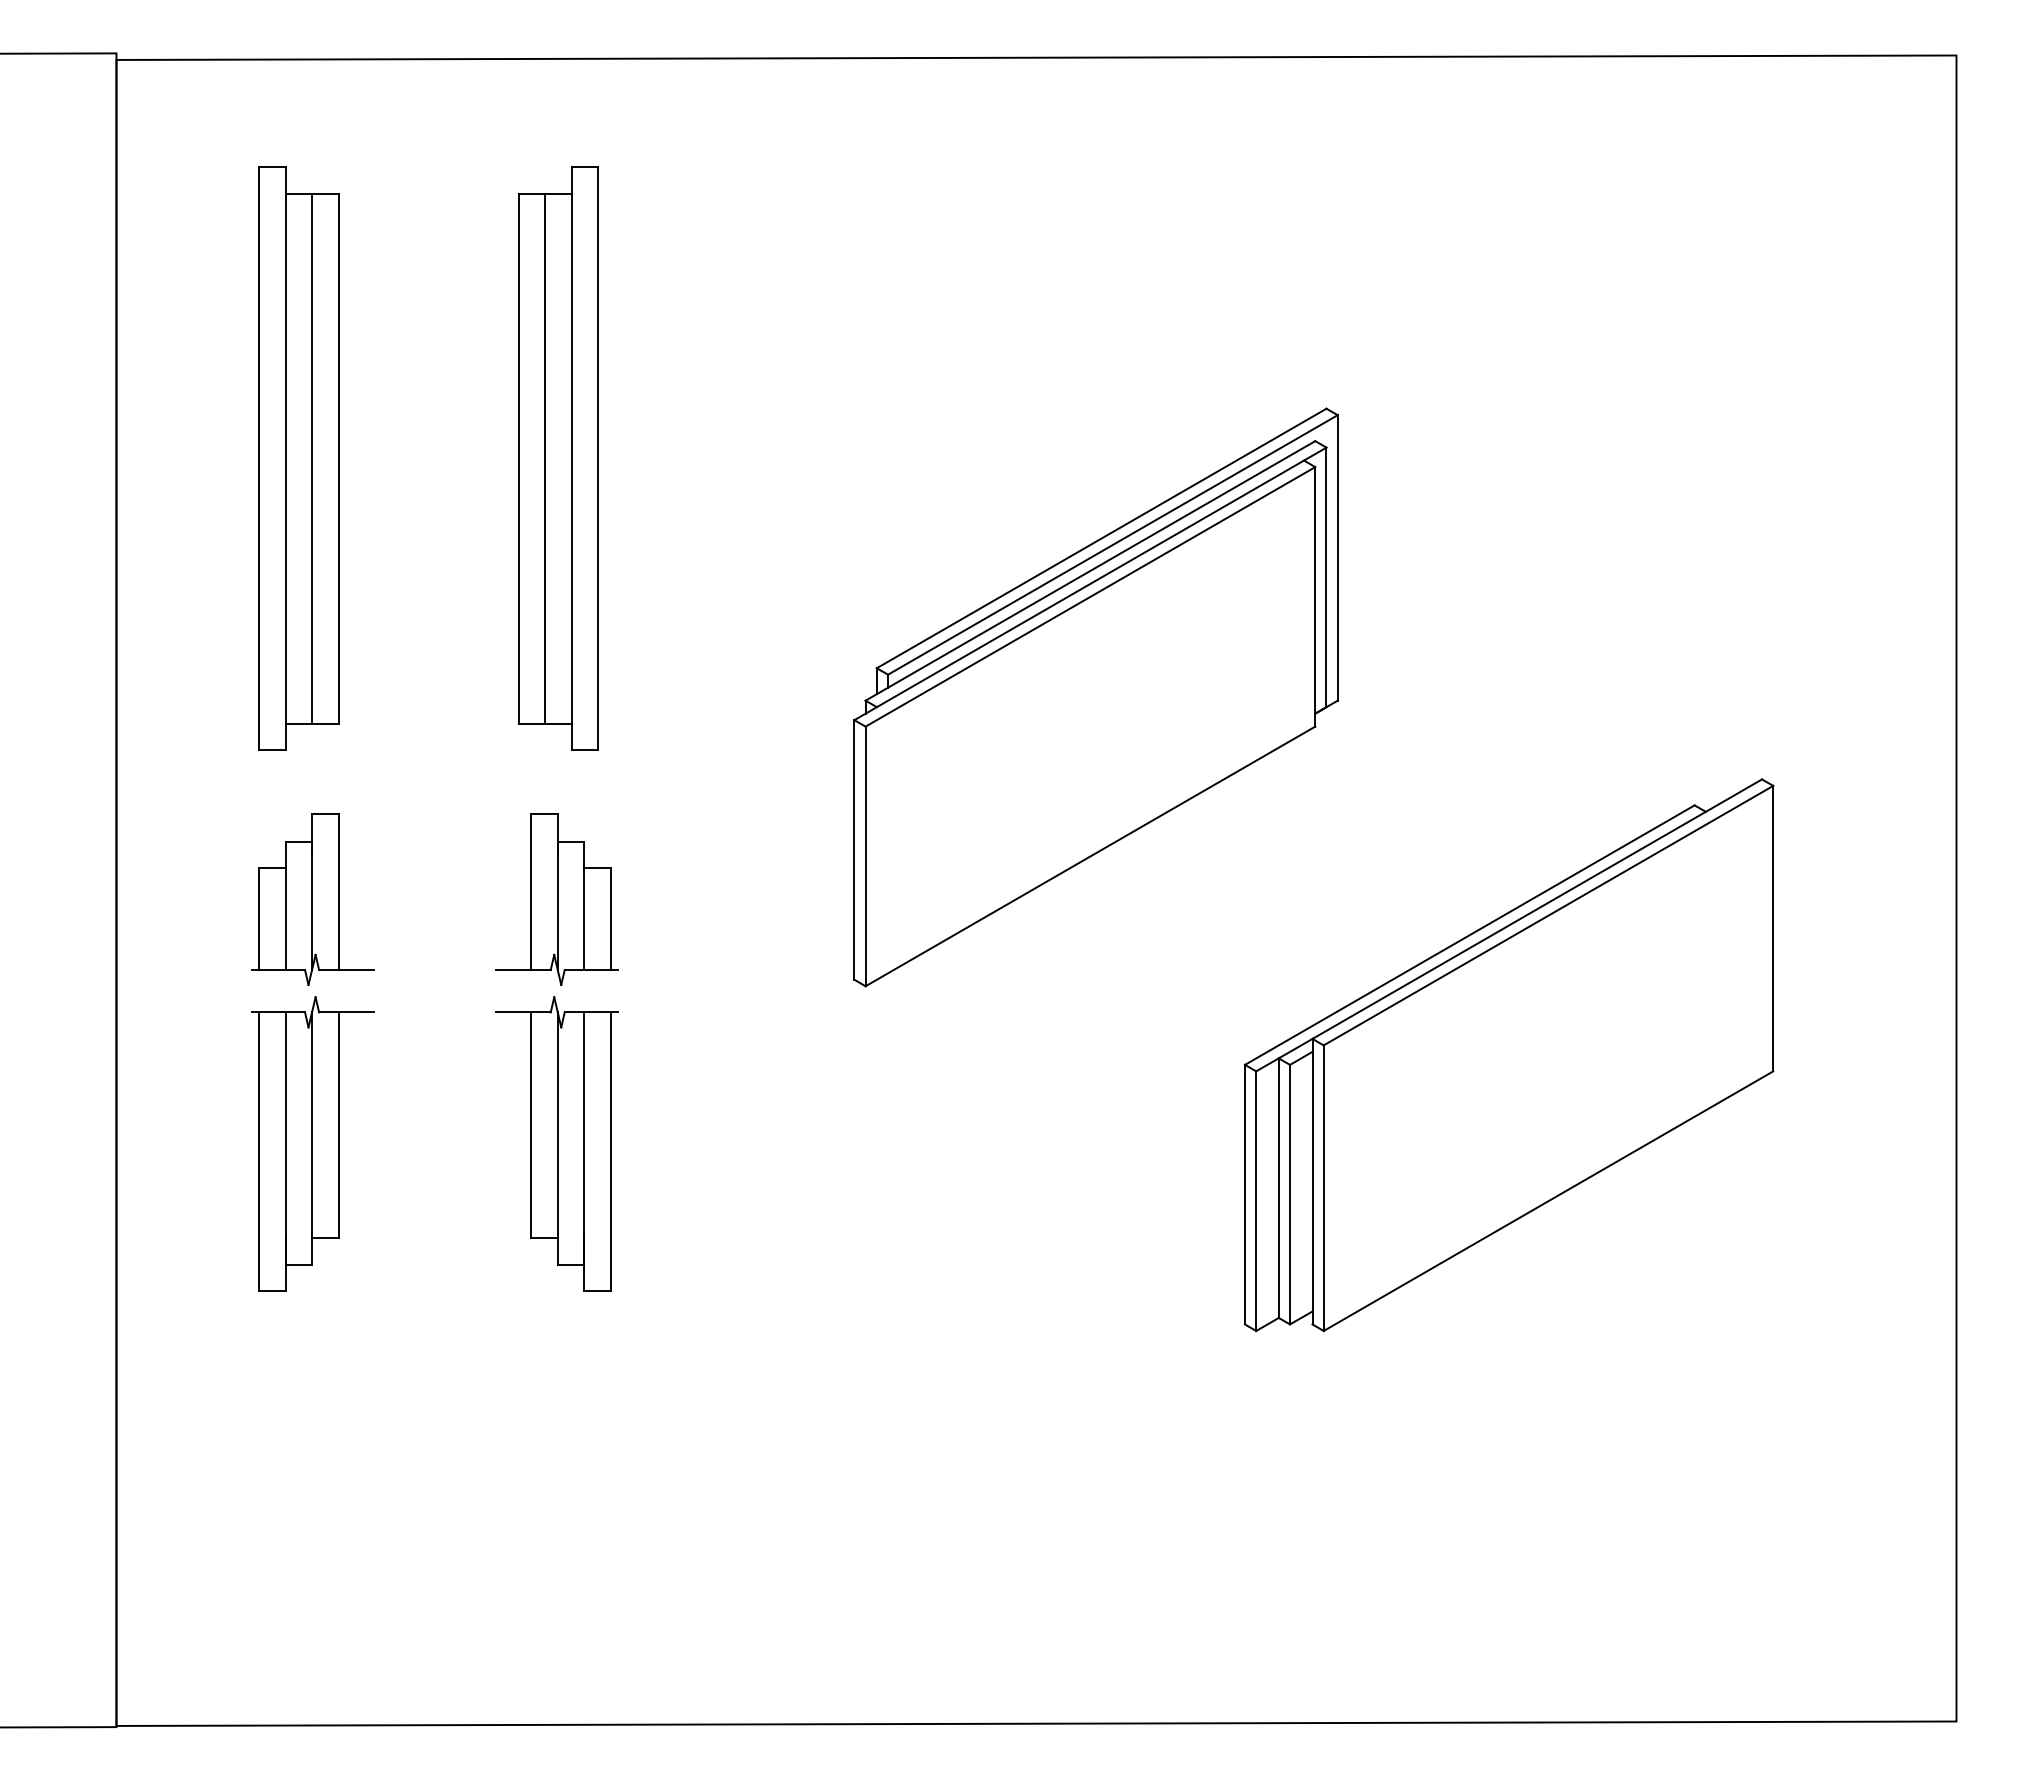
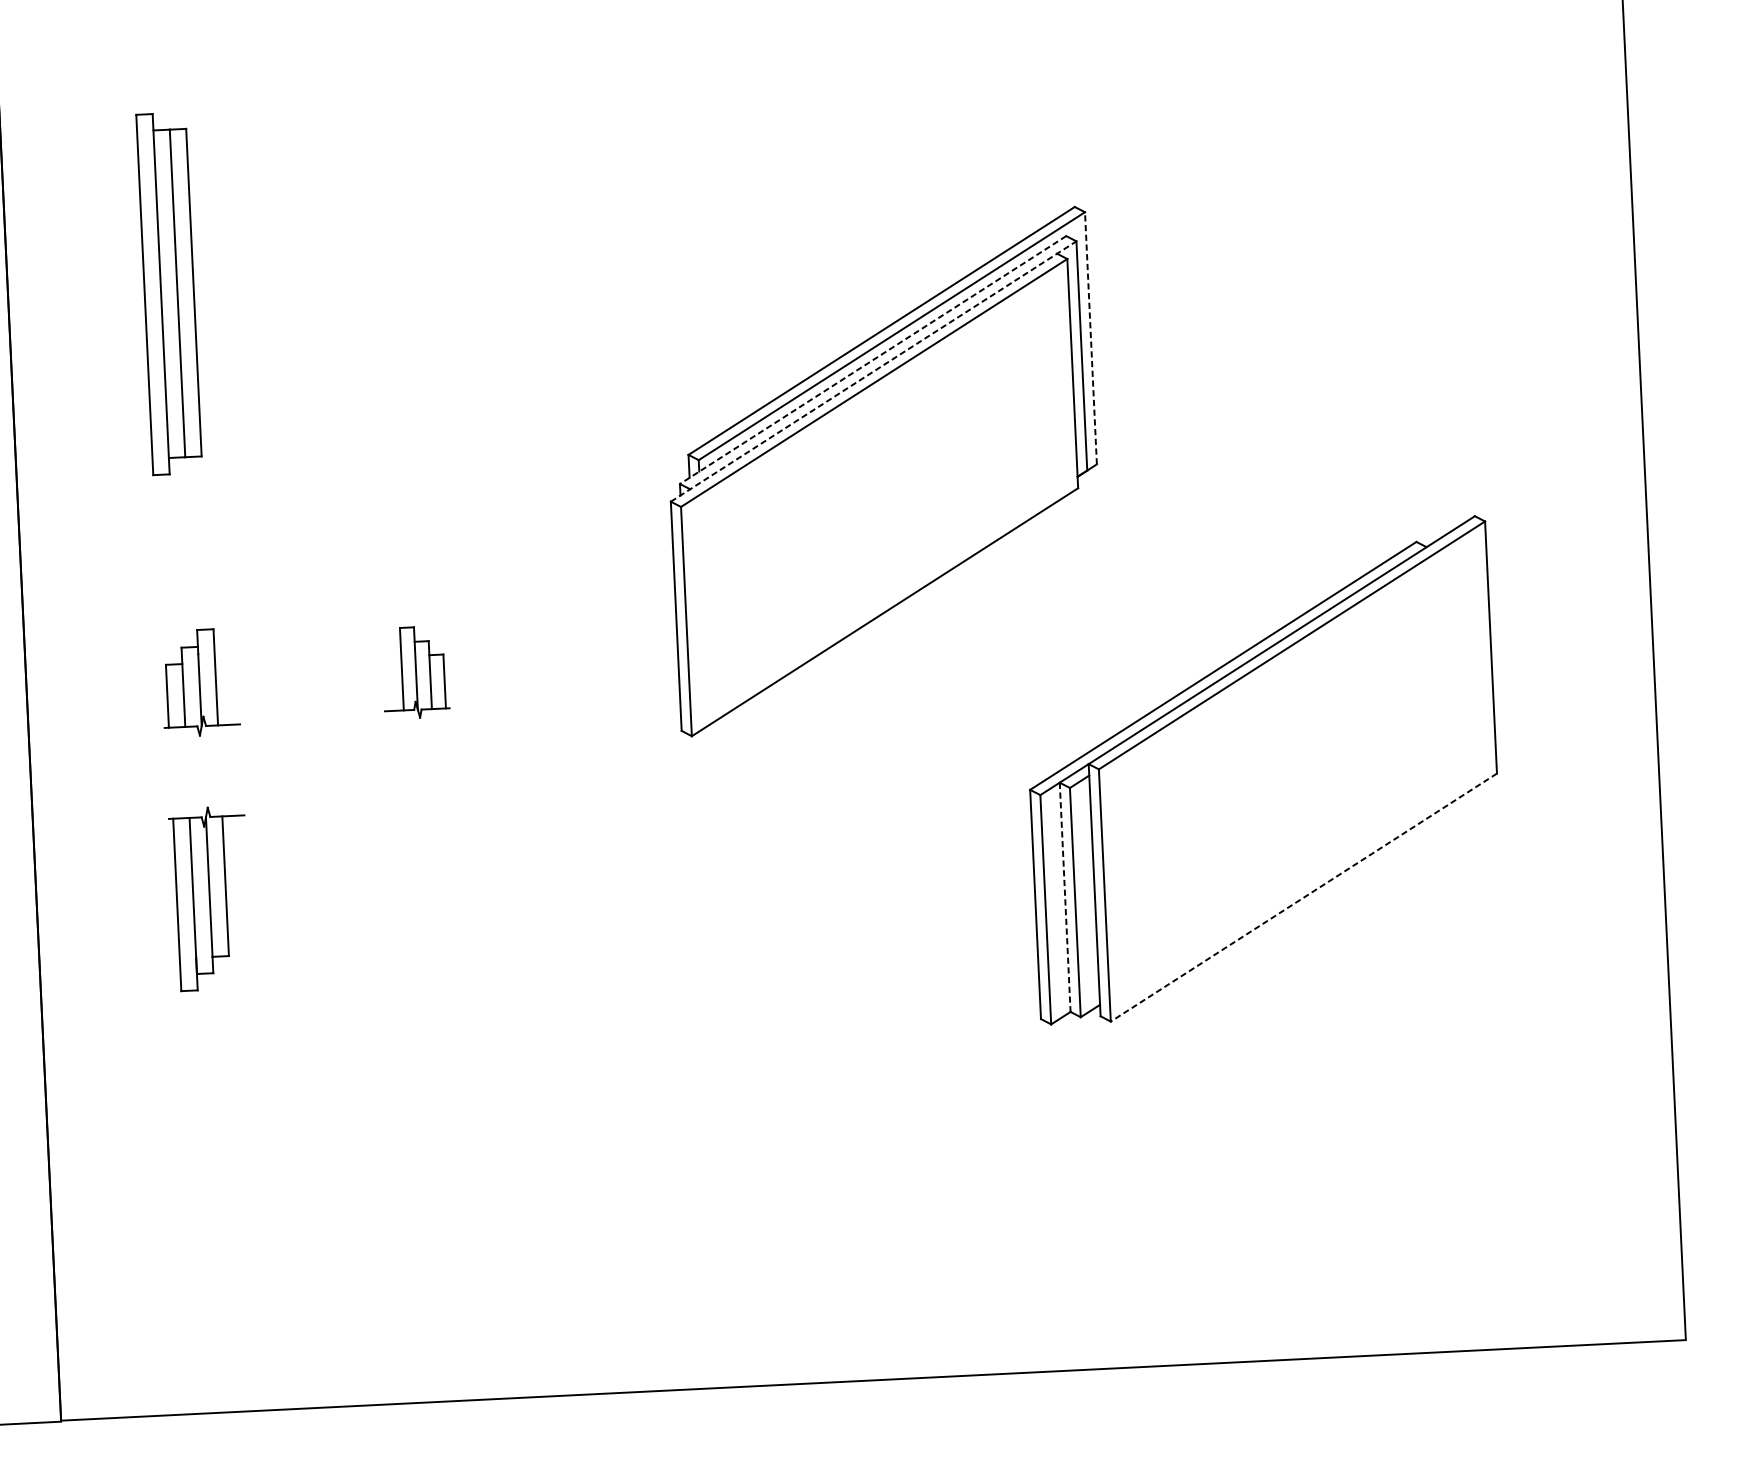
part: (298, 458) -> (169, 293), size x0.7
part: (558, 458) -> (398, 282), removed
line: (1337, 557) -> (1090, 337), solid -> dashed
line: (1090, 570) -> (873, 359), solid -> dashed
line: (1090, 583) -> (873, 371), solid -> dashed
part: (312, 899) -> (199, 682), size x0.7
part: (556, 899) -> (415, 672), size x0.6
part: (312, 1143) -> (209, 898), size x0.7
part: (556, 1143) -> (425, 887), removed
line: (1278, 1188) -> (1064, 897), solid -> dashed
line: (1548, 1201) -> (1303, 897), solid -> dashed

